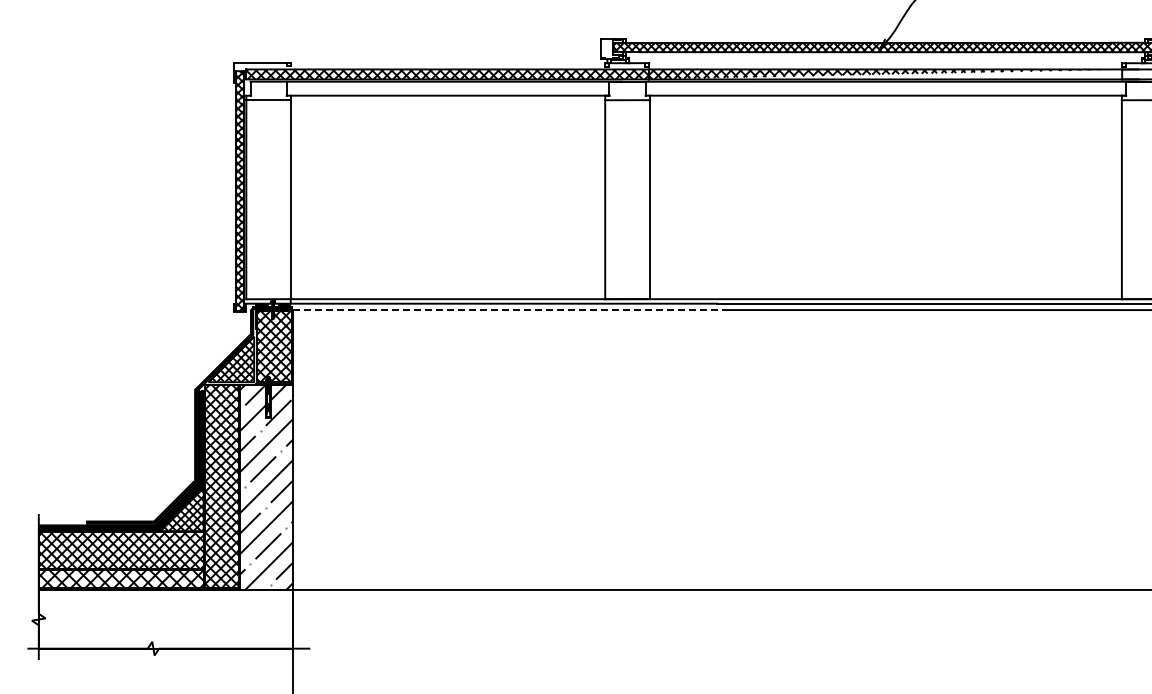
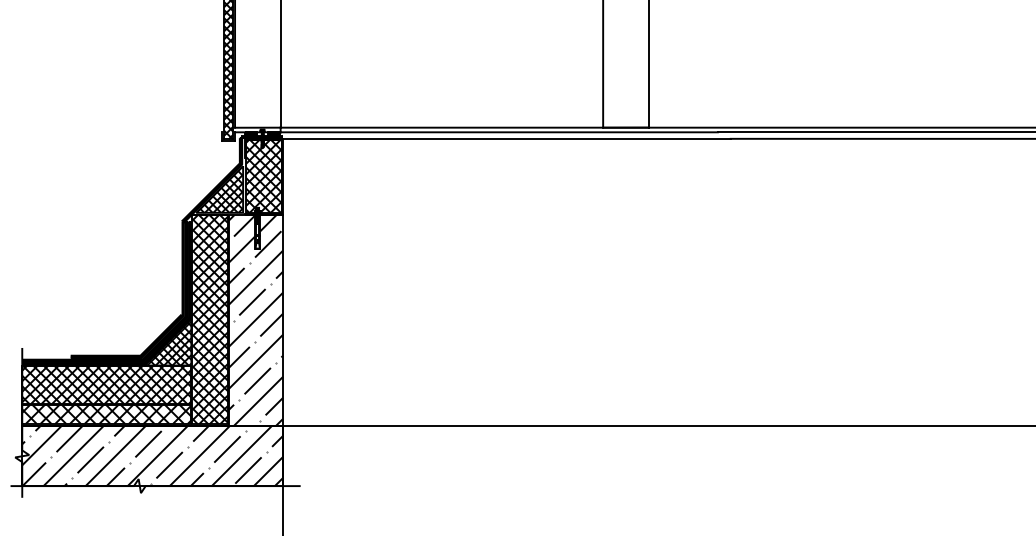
line: (511, 310) -> (507, 139), dashed -> solid
hatch: (165, 619) -> (152, 456), added

